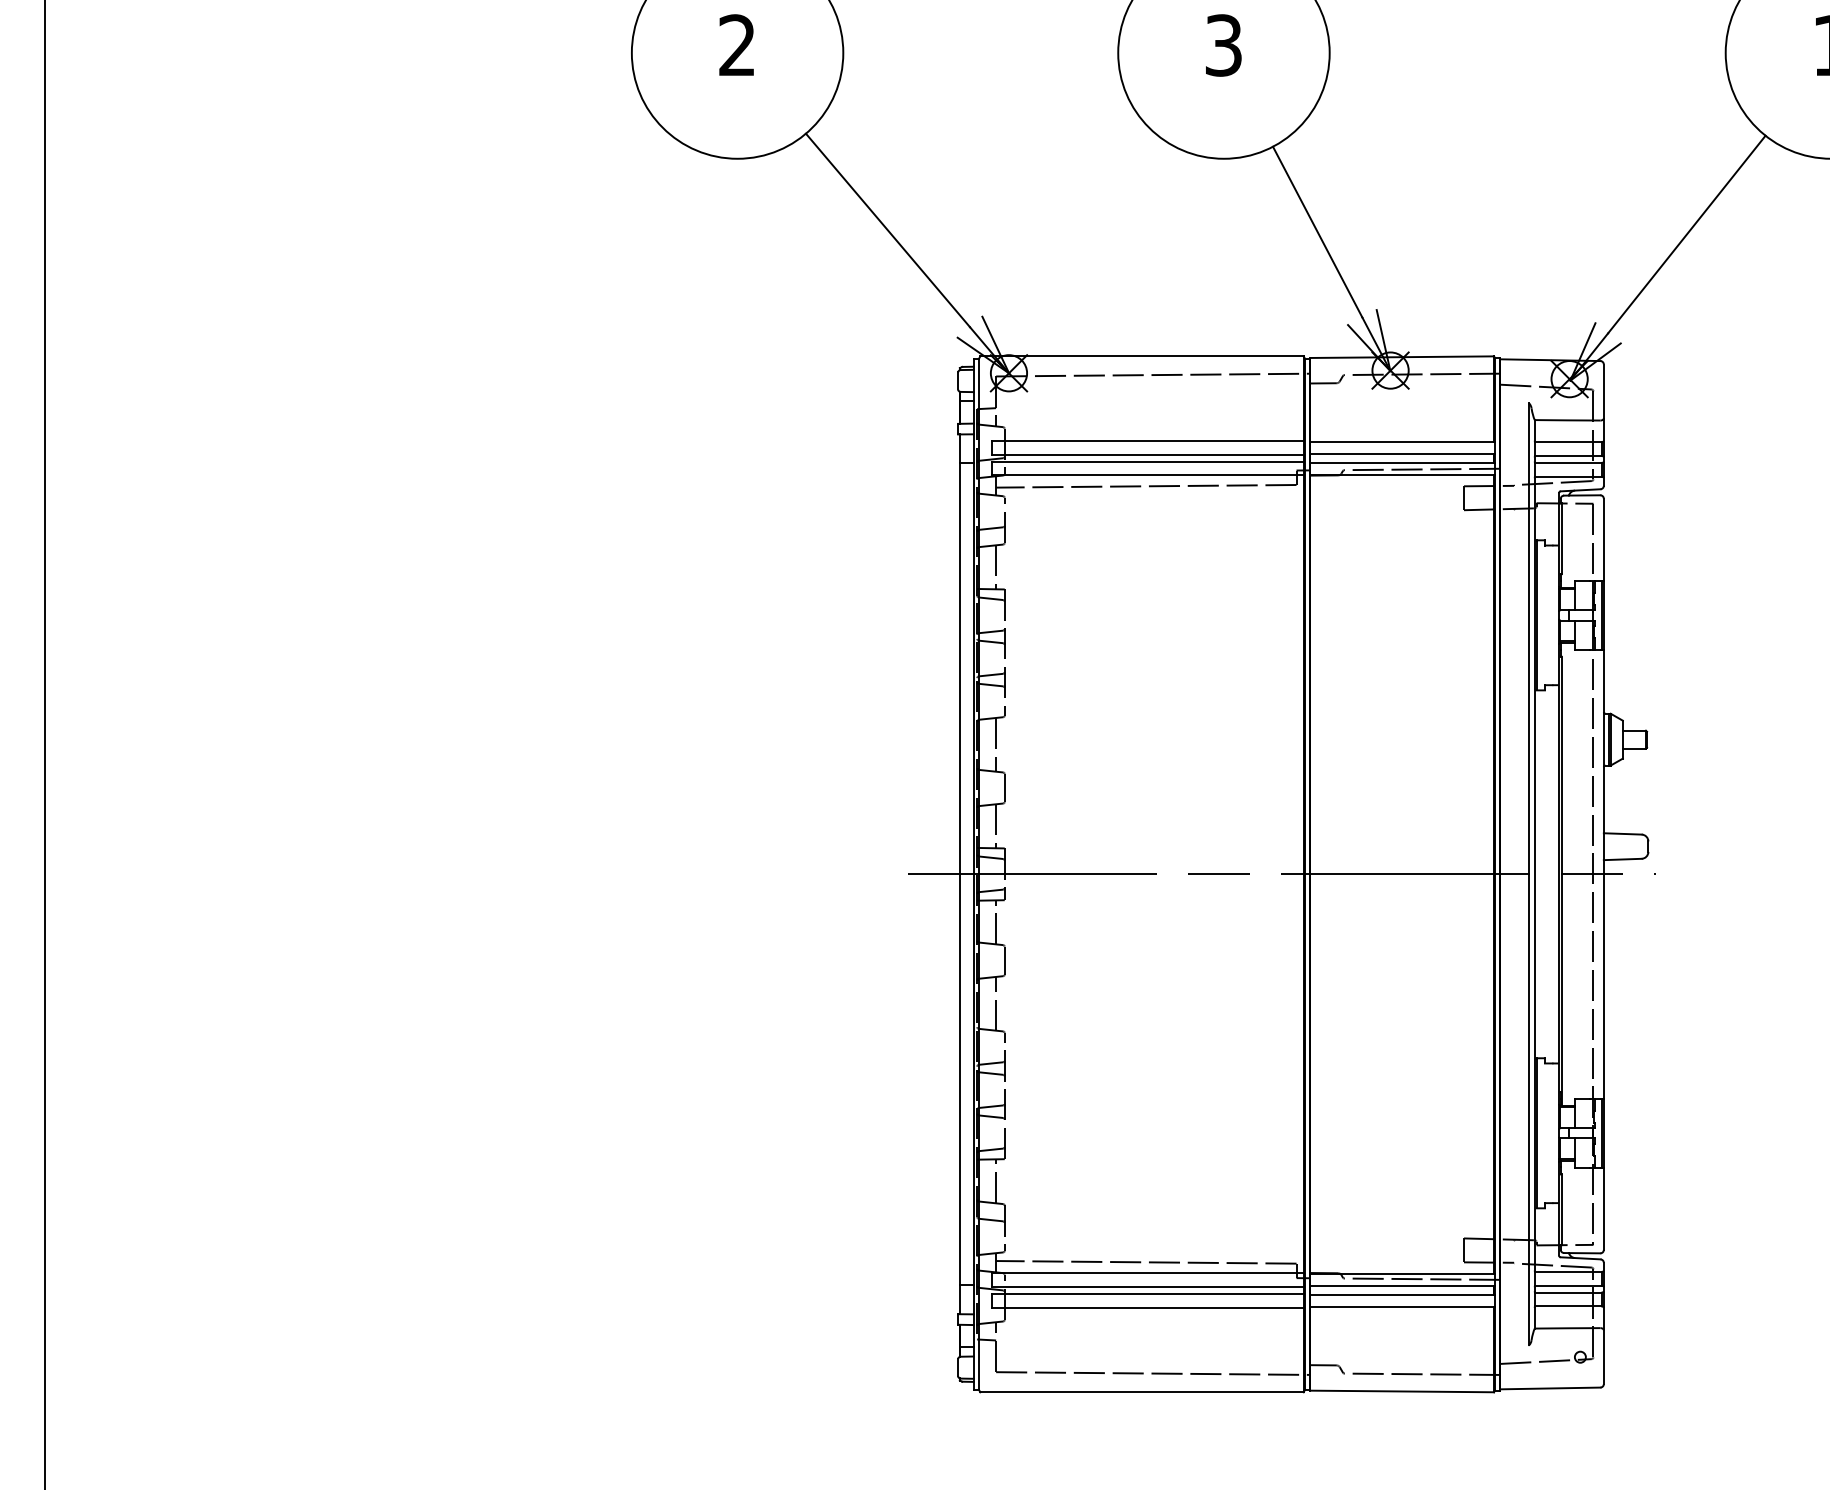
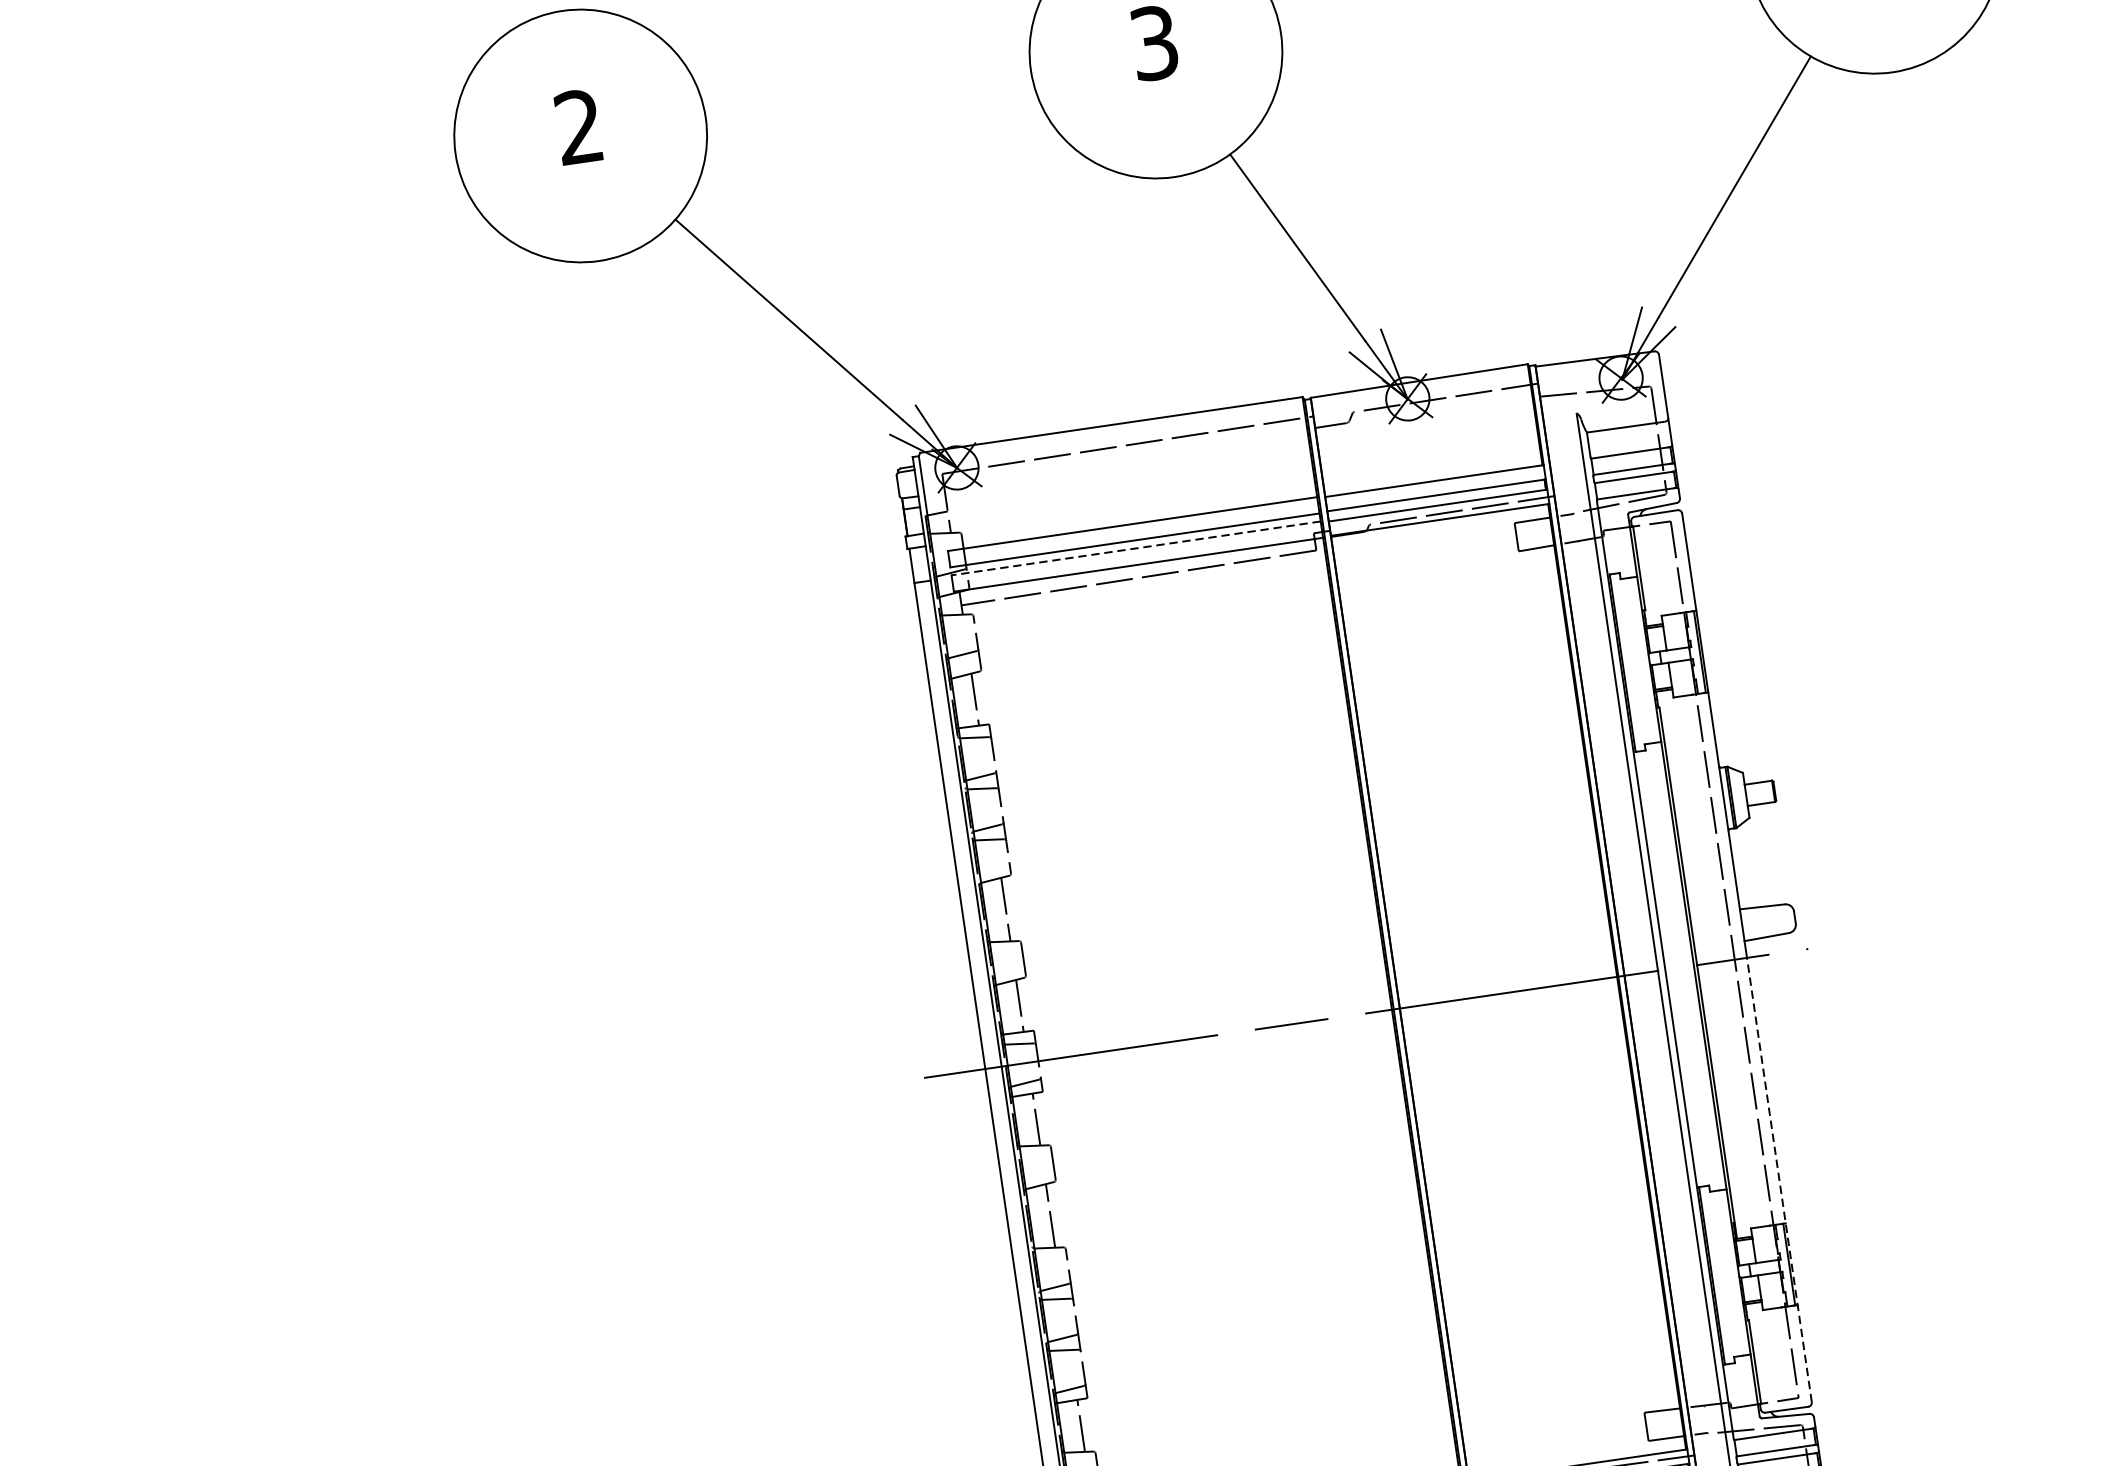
line: (1147, 461) -> (1136, 548), solid -> dashed
line: (1603, 1062) -> (1779, 1180), solid -> dashed

